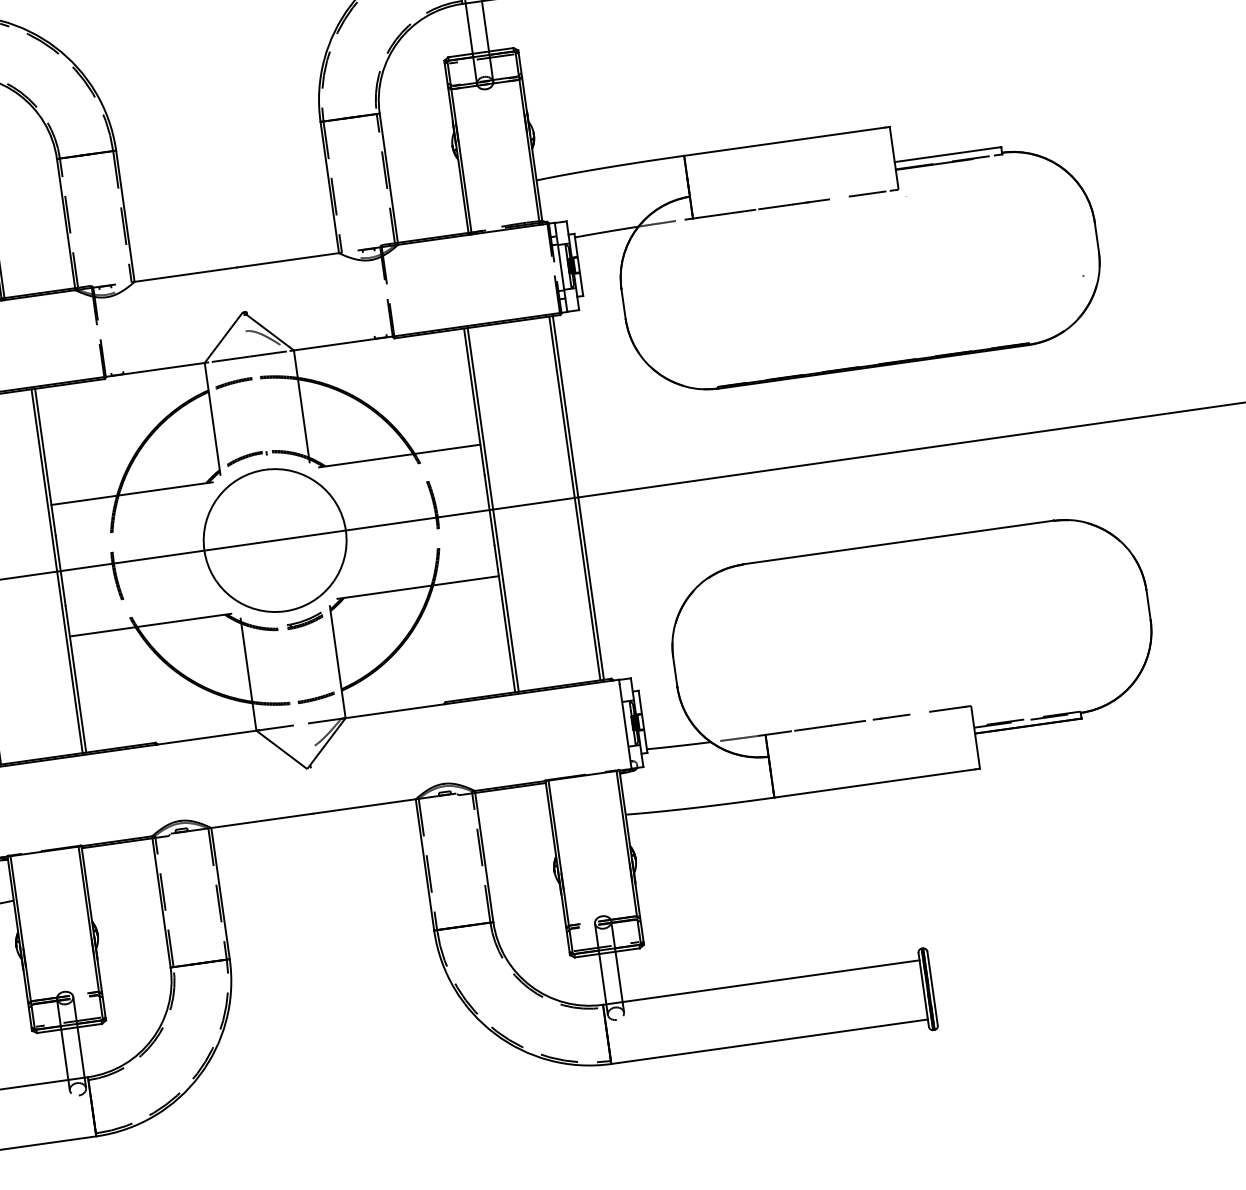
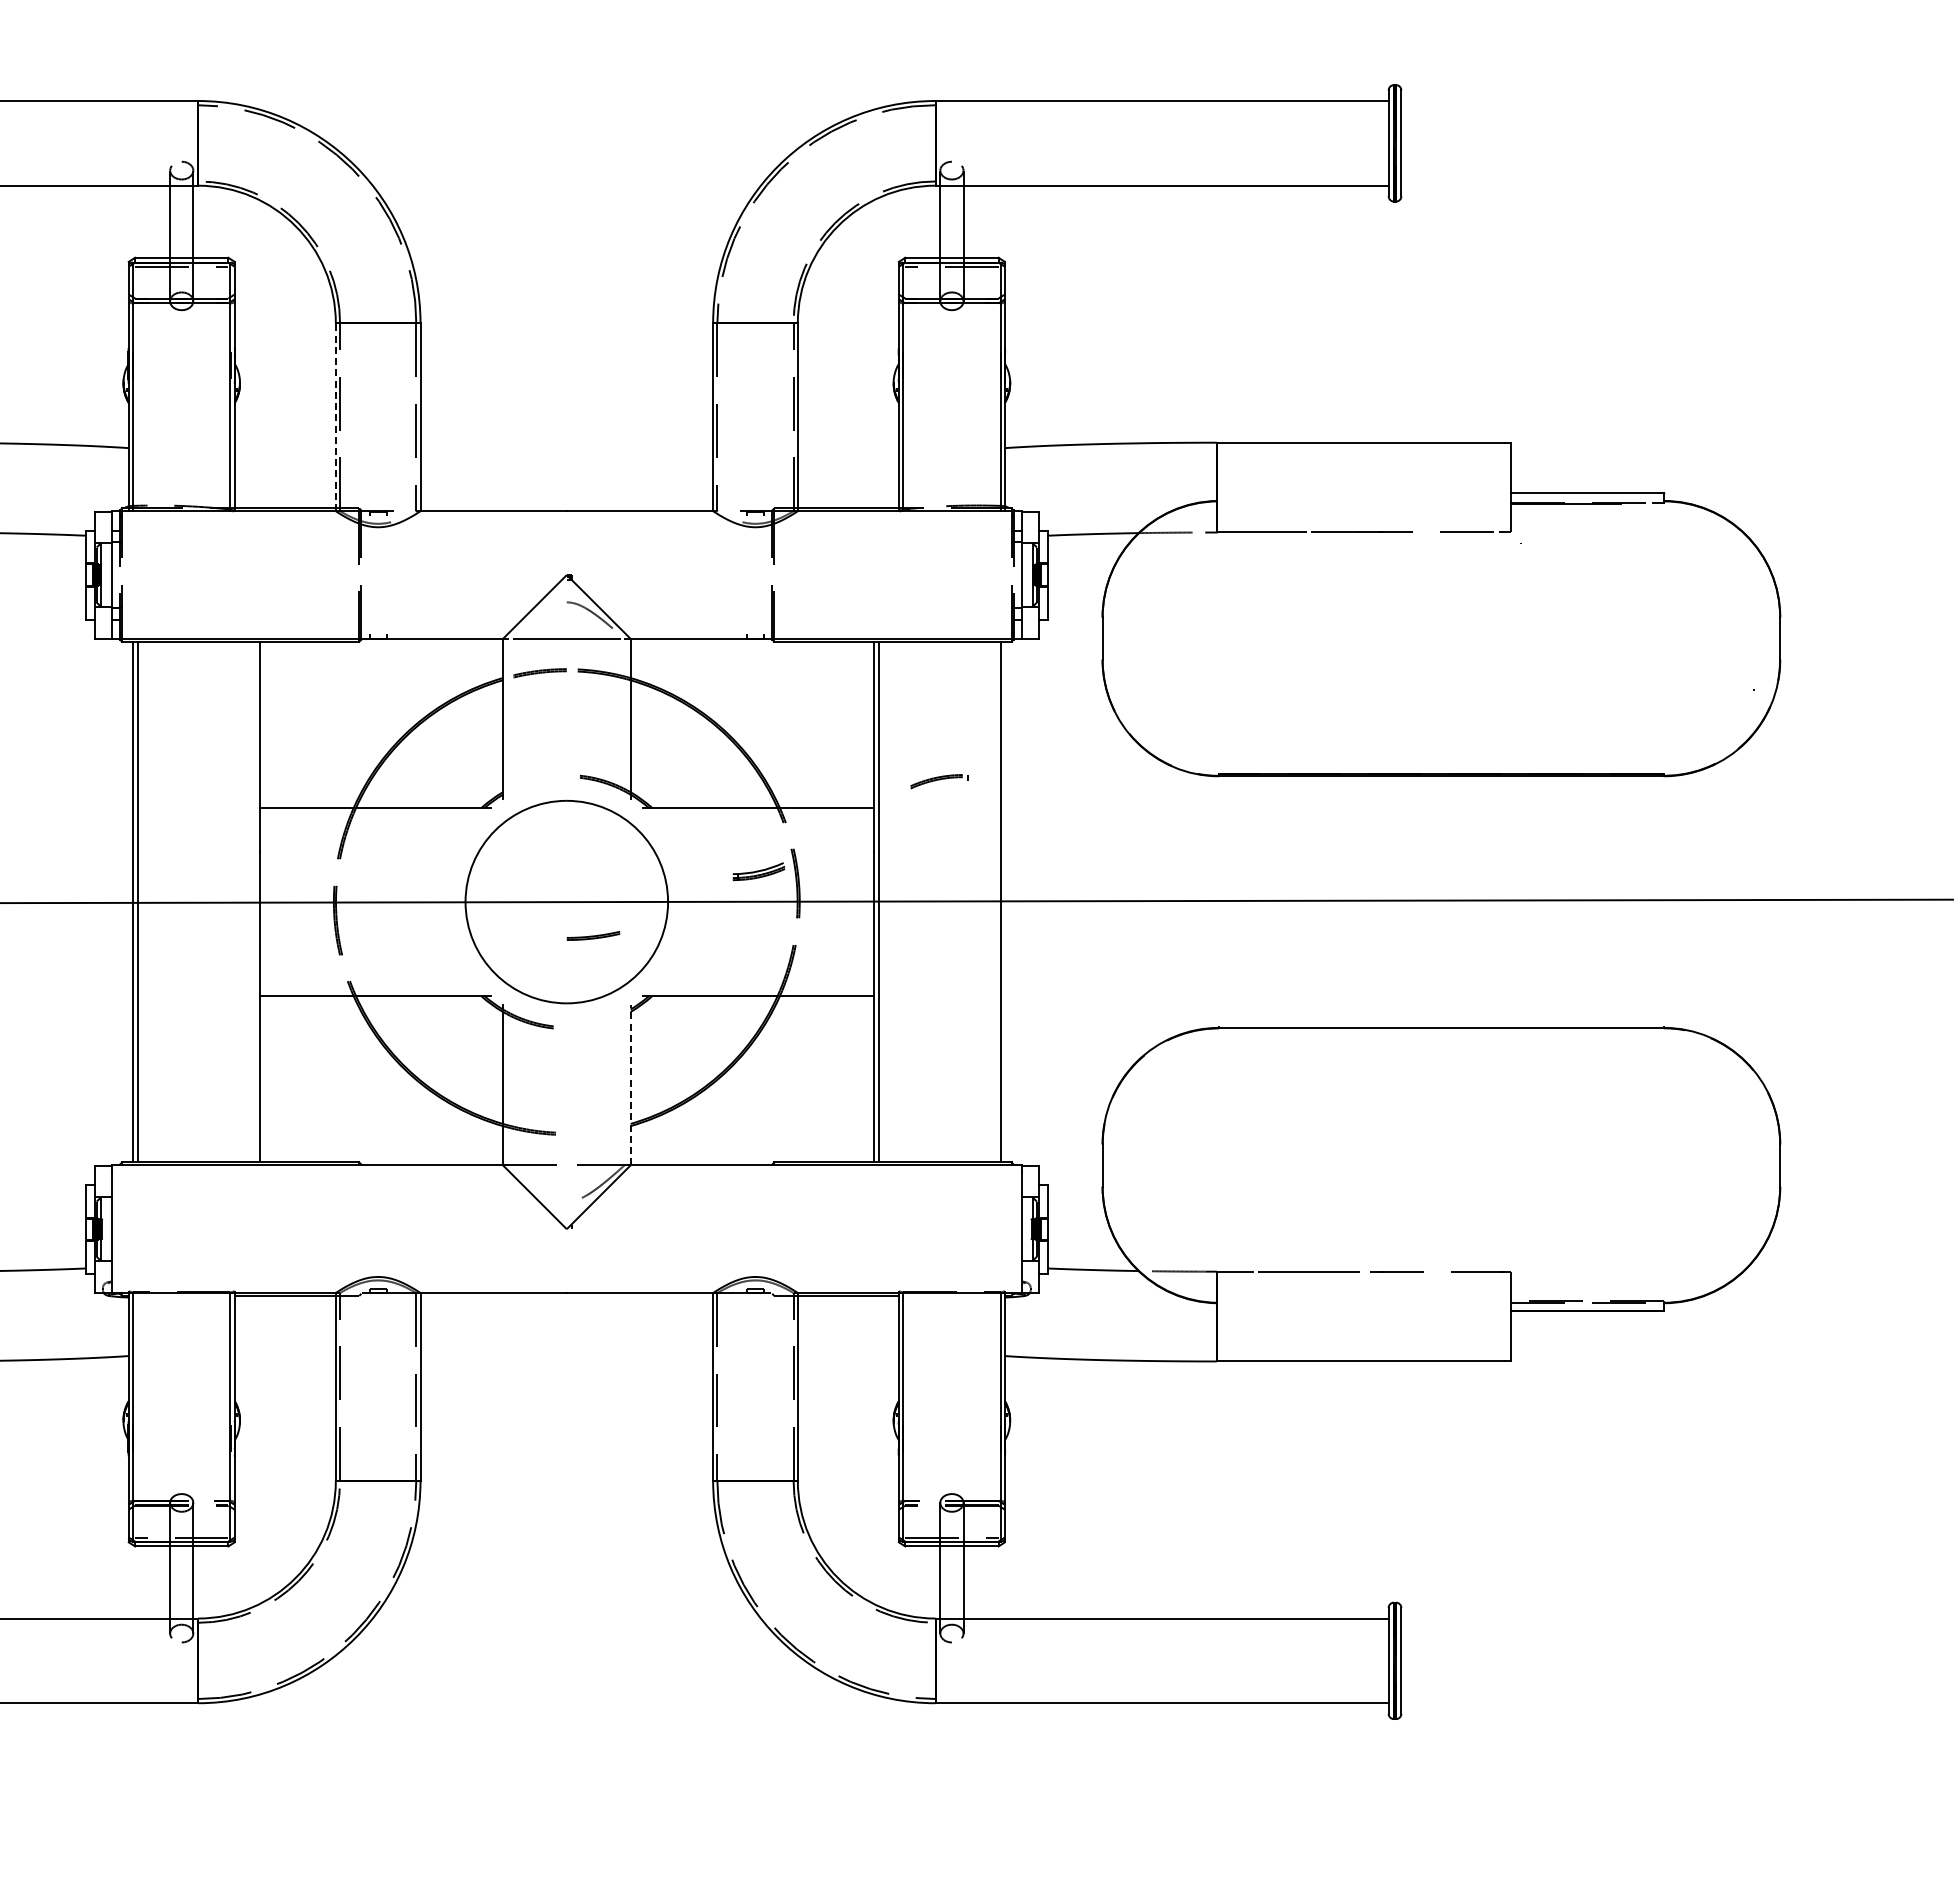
line: (66, 224) -> (335, 417), solid -> dashed
part: (247, 458) -> (939, 781), moved
line: (574, 498) -> (995, 901), removed
line: (56, 570) -> (254, 901), removed
part: (304, 620) -> (758, 871), moved
line: (337, 661) -> (630, 1084), solid -> dashed
part: (316, 697) -> (593, 935), moved

